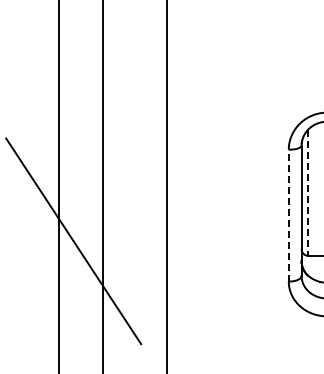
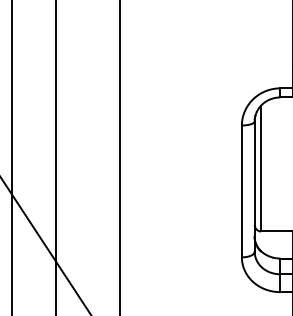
line: (308, 192) -> (261, 168), dashed -> solid
line: (288, 215) -> (241, 191), dashed -> solid

